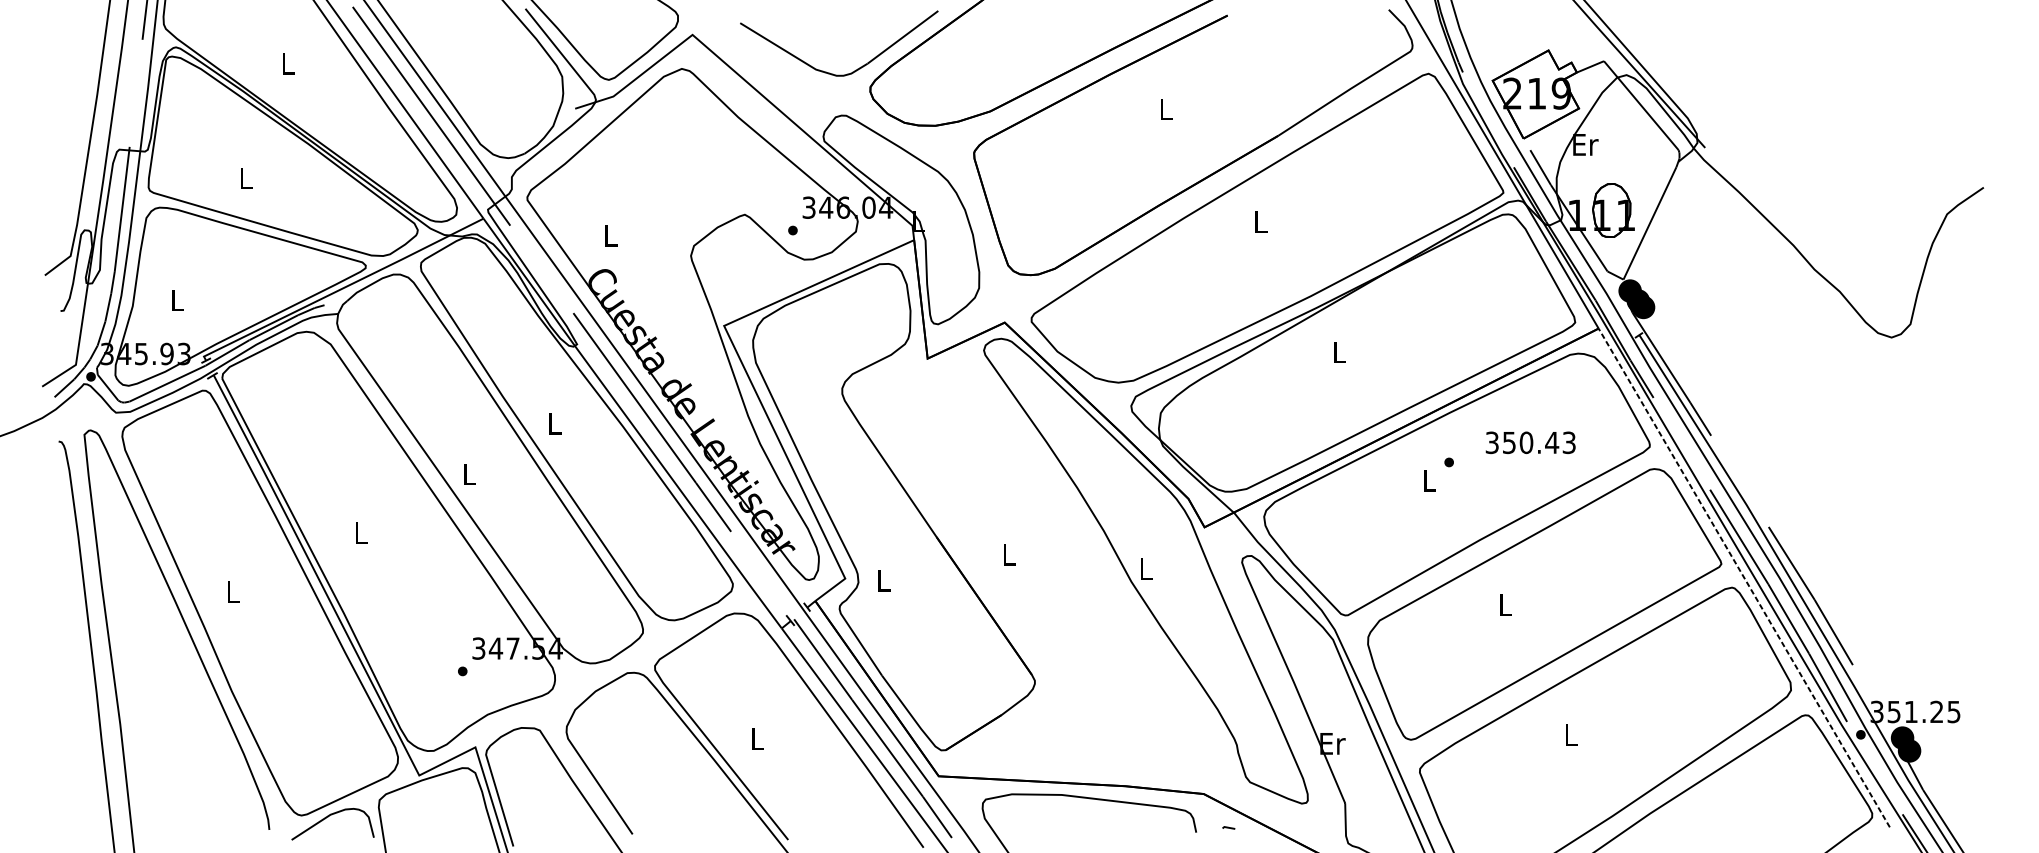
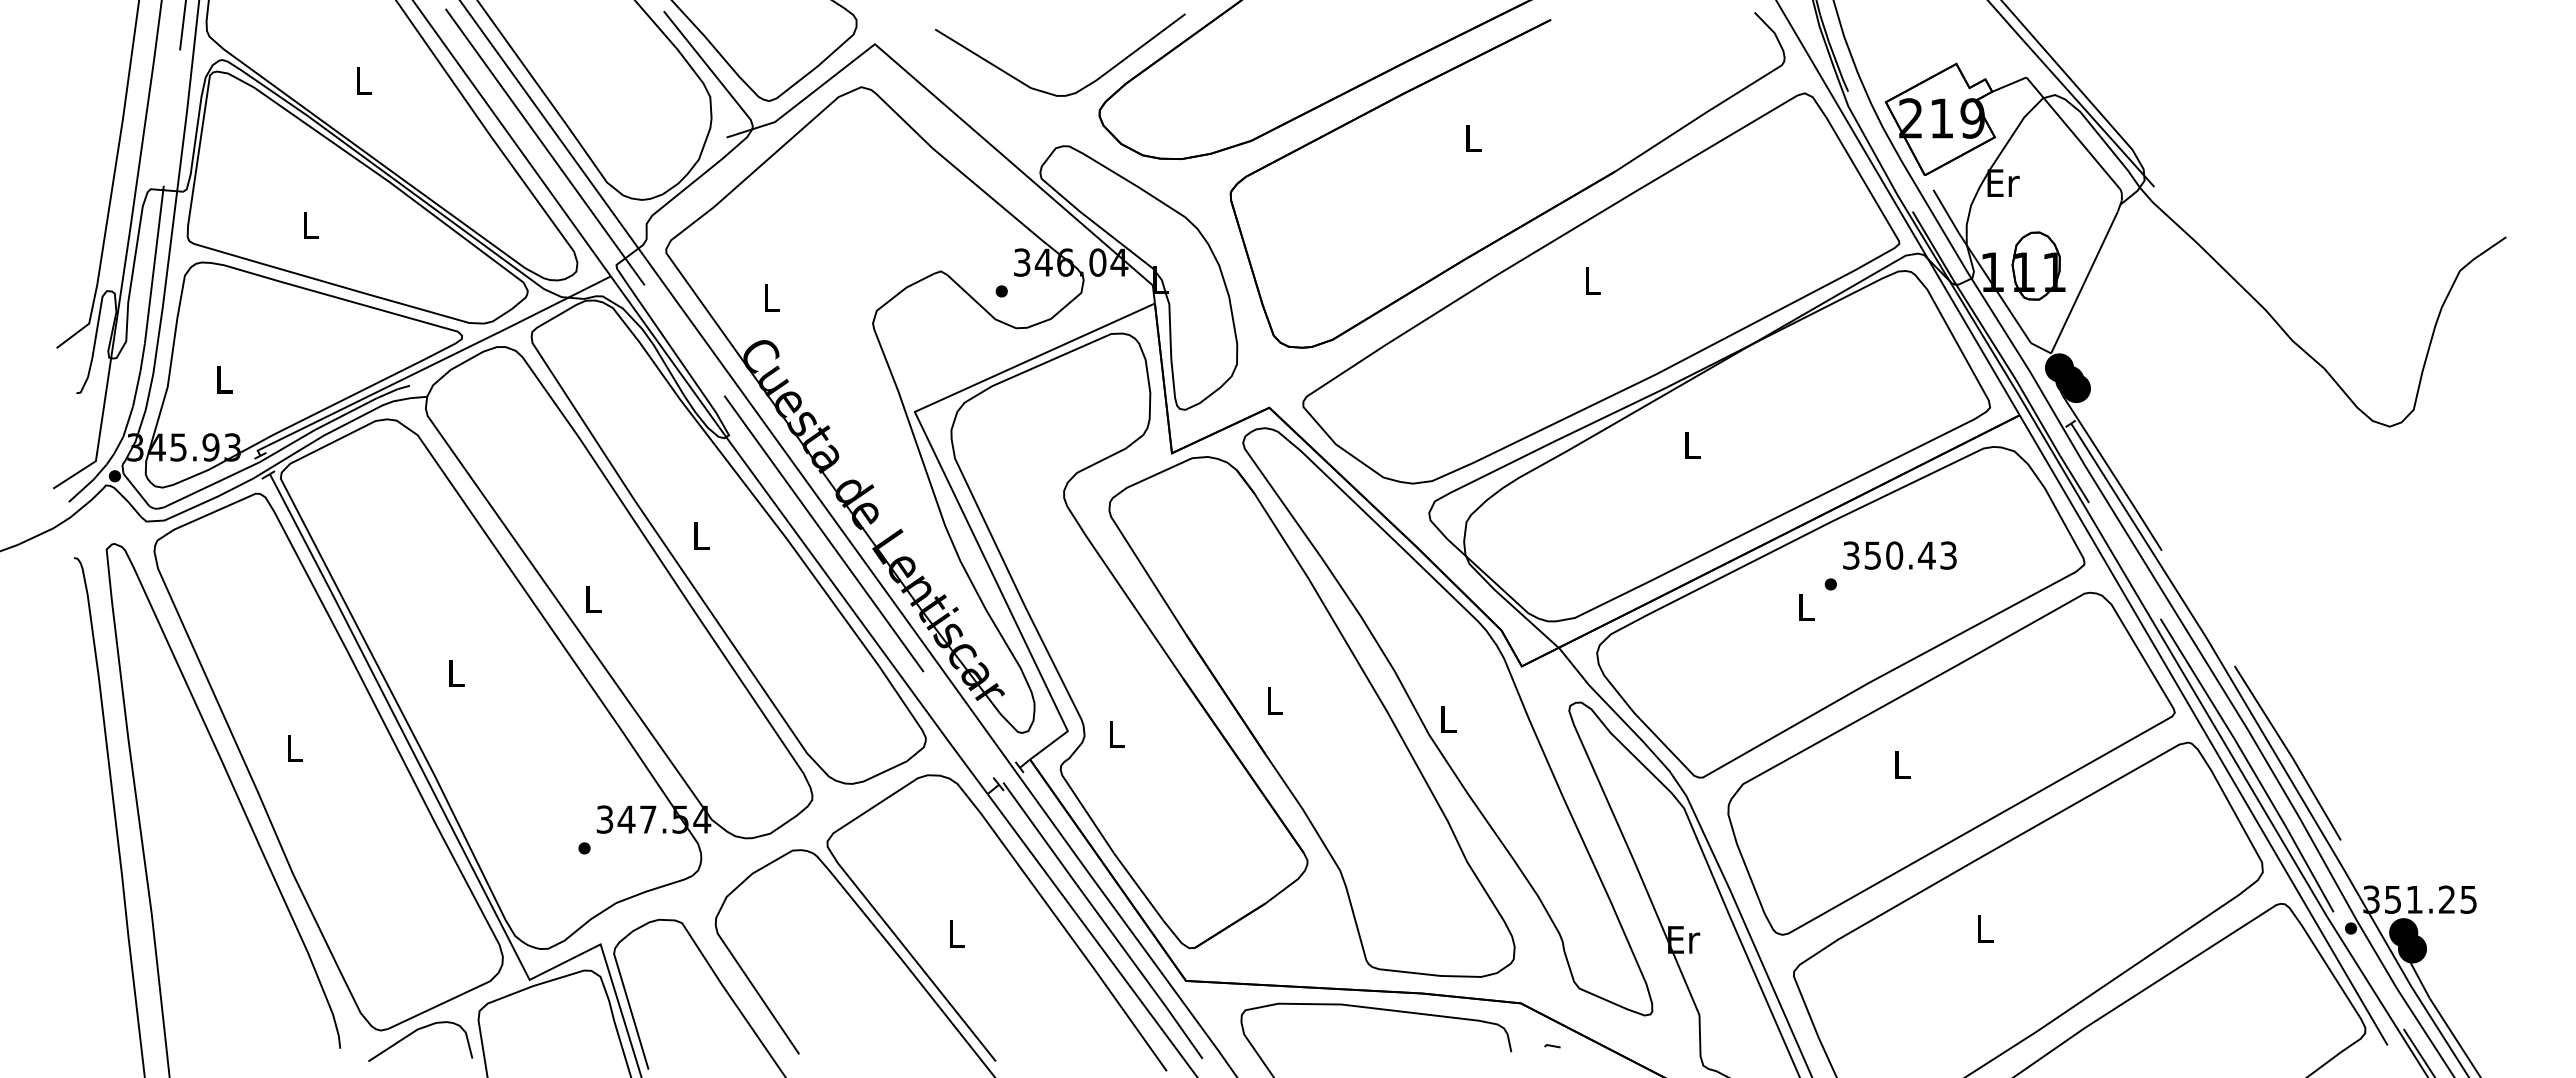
text: (1530, 442) -> (1899, 555), moved
part: (1038, 566) -> (1311, 716), added
line: (1744, 578) -> (2203, 730), dashed -> solid

